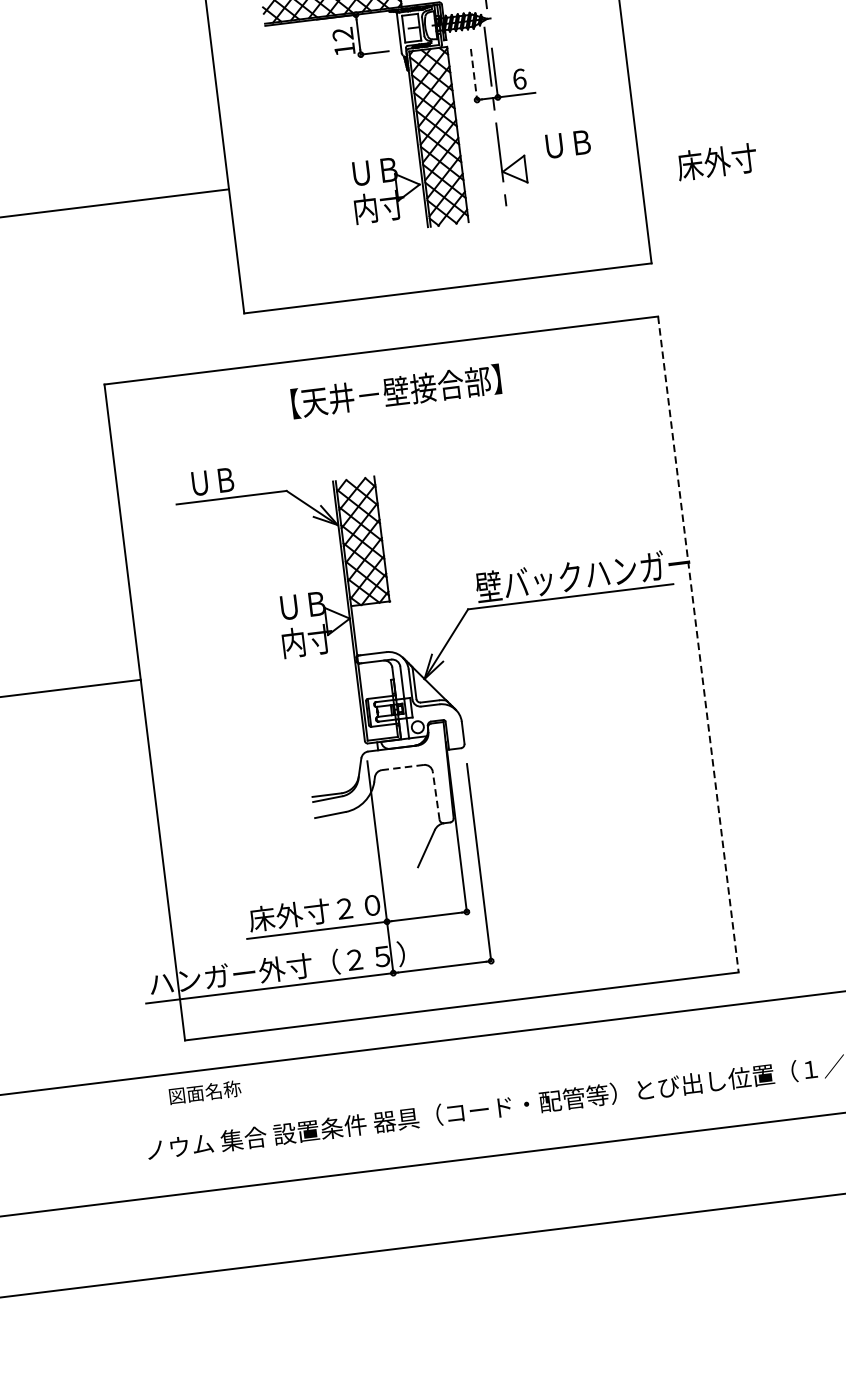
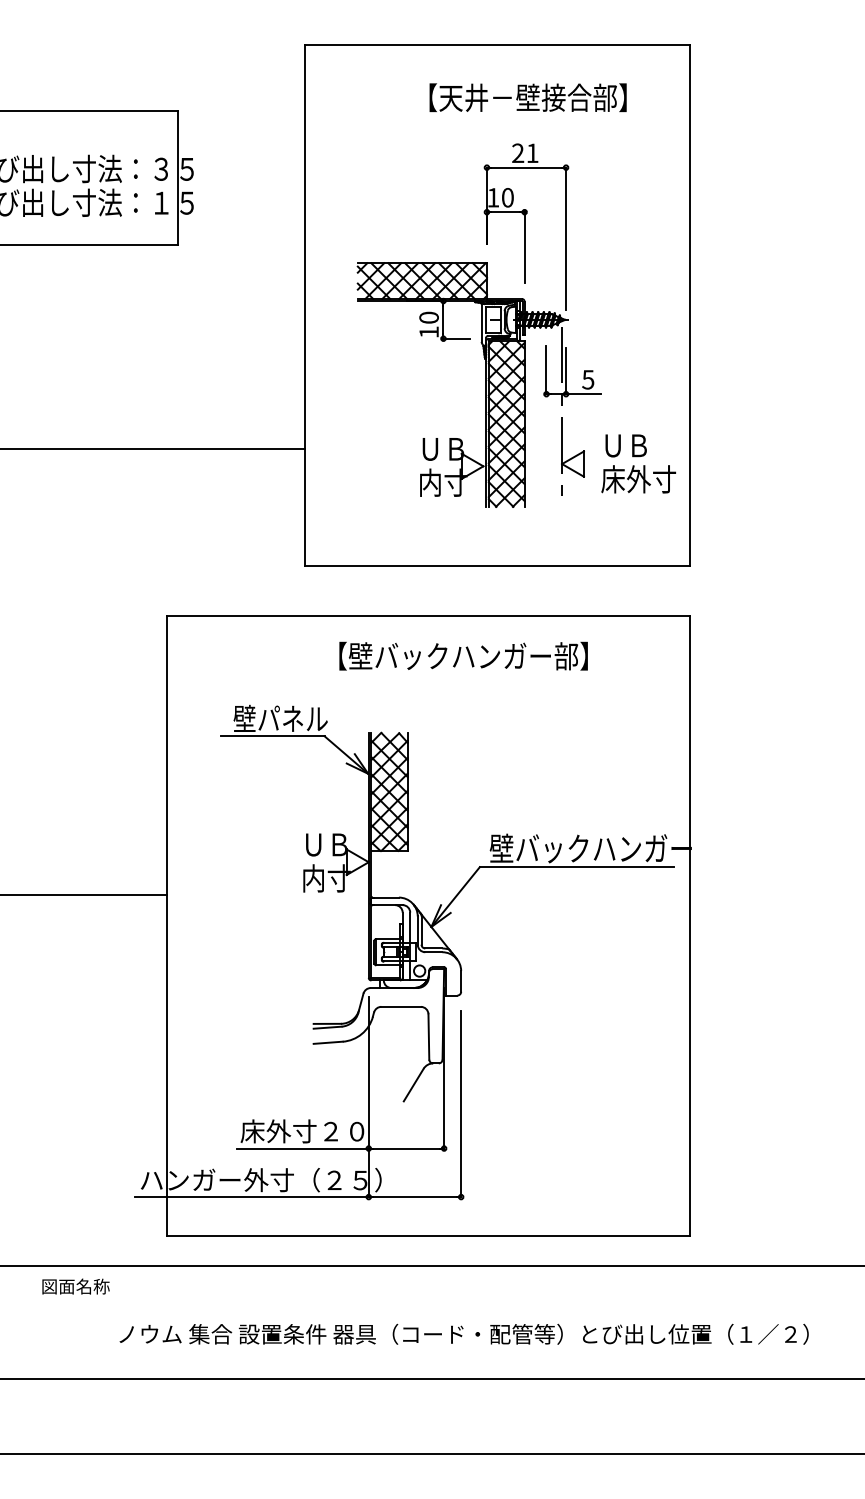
text: (342, 34) -> (428, 317), 12 -> 10
line: (474, 74) -> (546, 370), dashed -> solid
text: (519, 78) -> (588, 379), 6 -> 5
text: (716, 162) -> (638, 479), moved
text: (427, 386) -> (467, 655), 【天井－壁接合部】 -> 【壁バックハンガー部】
text: (237, 476) -> (280, 717), ＵＢ -> 壁パネル
line: (698, 644) -> (690, 926), dashed -> solid
line: (403, 767) -> (401, 1006), dashed -> solid
line: (435, 795) -> (428, 1036), dashed -> solid
text: (204, 1092) -> (75, 1286), moved

